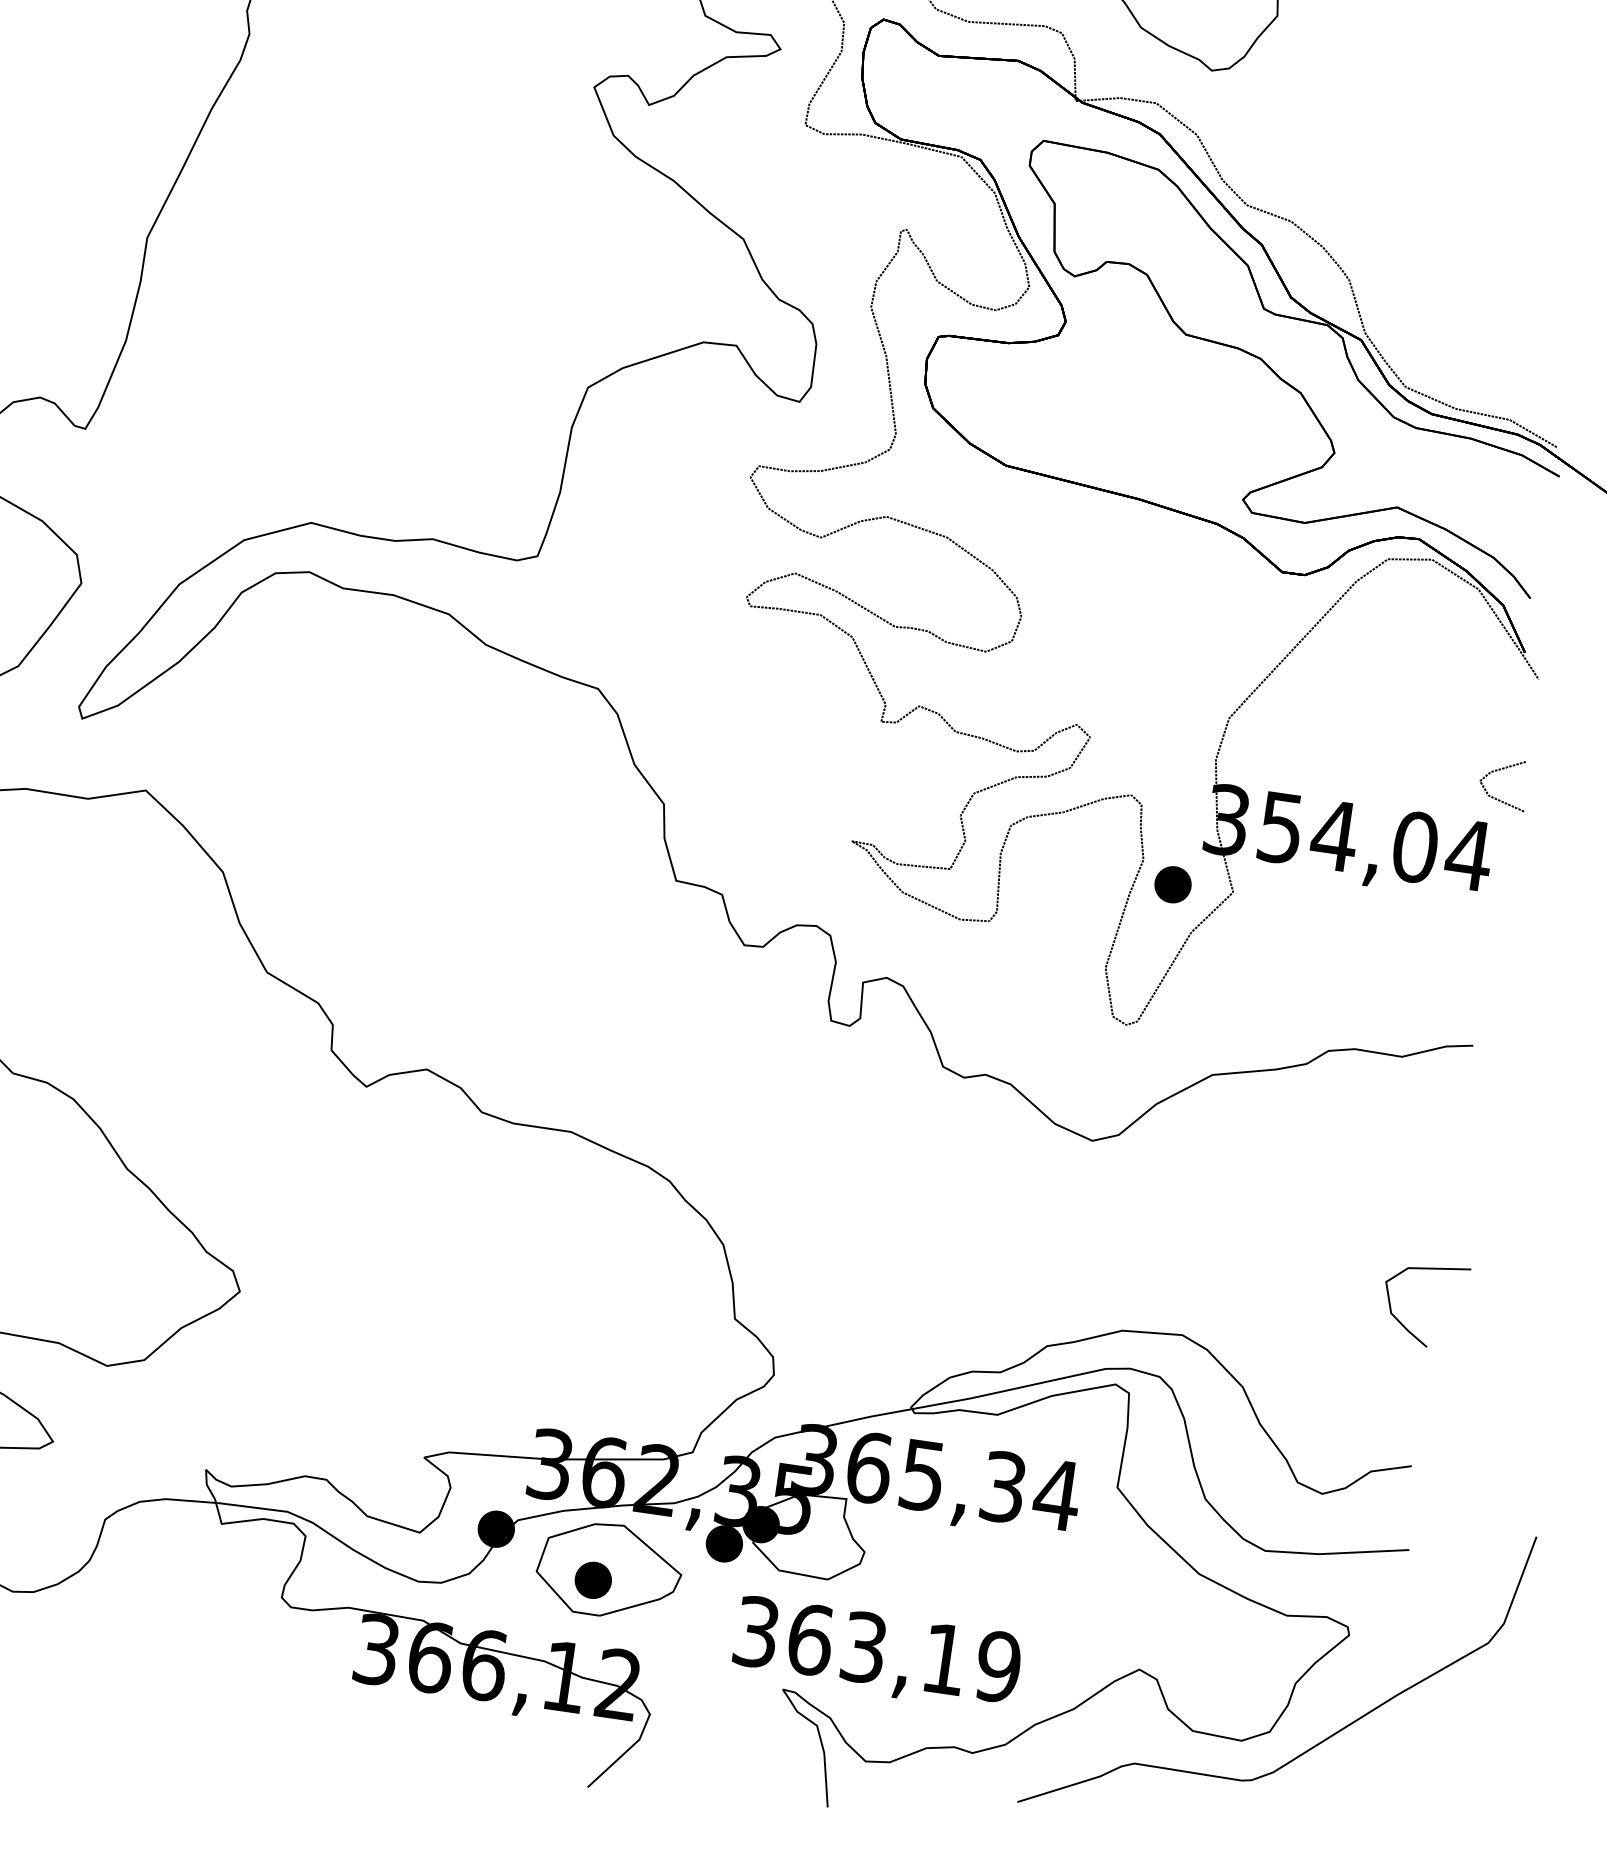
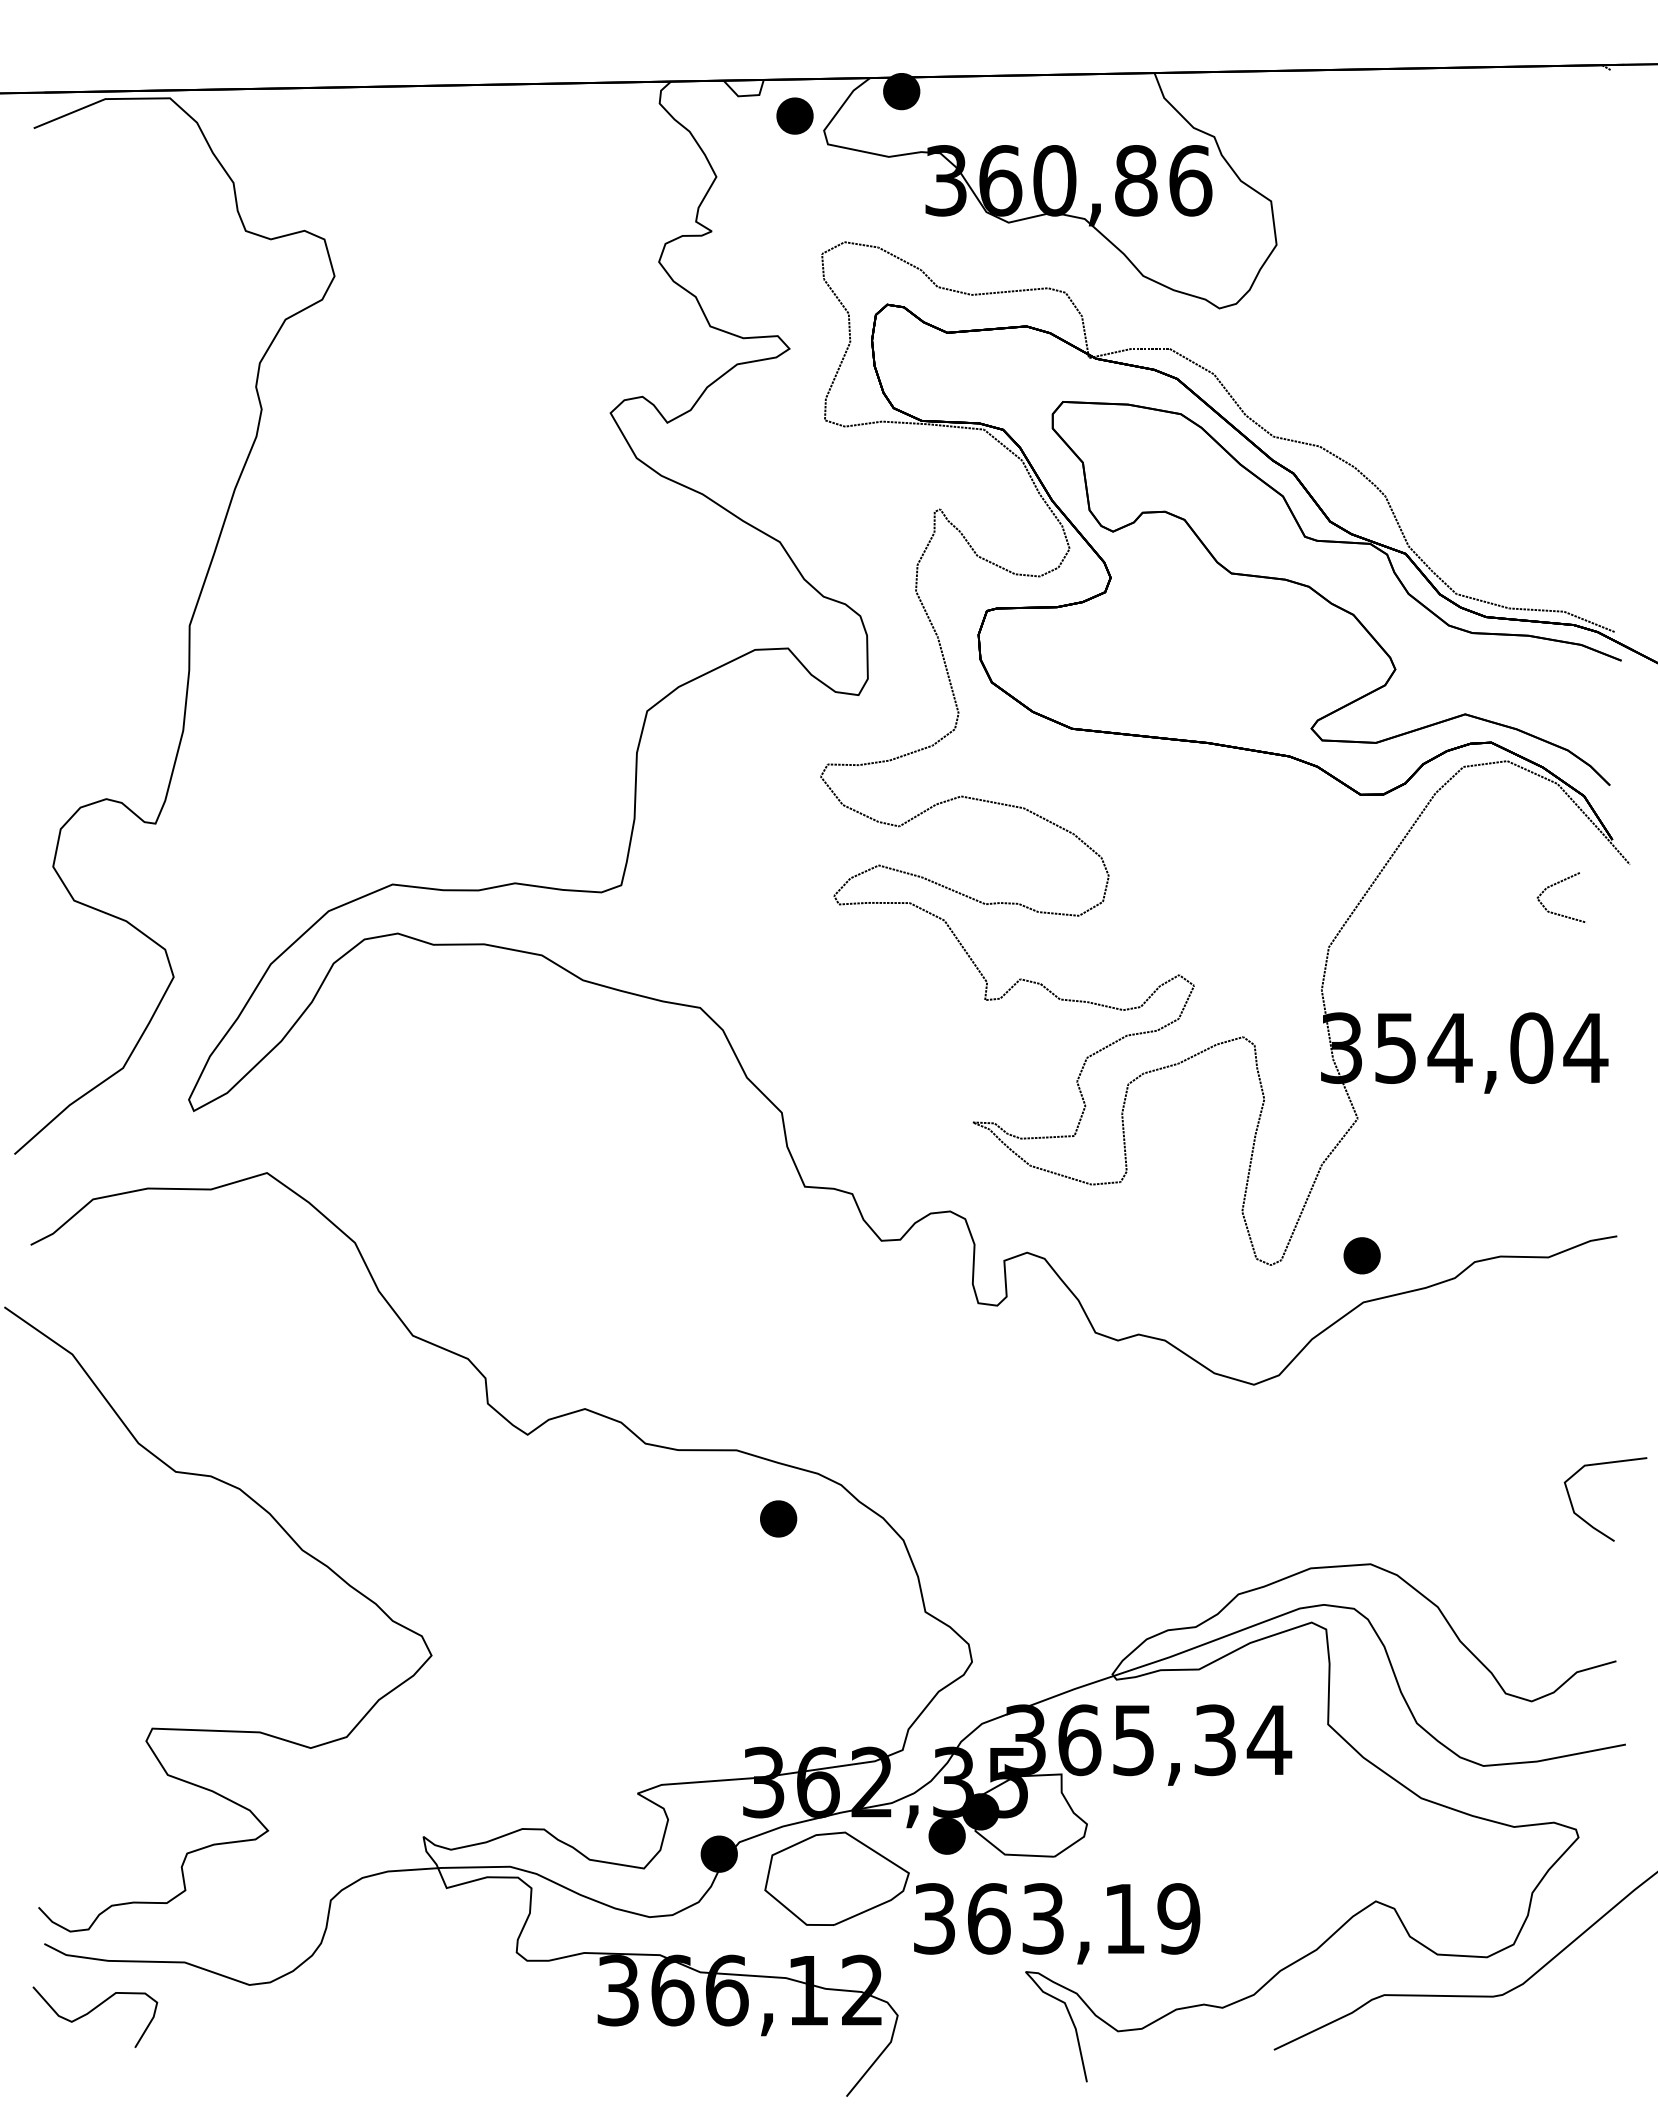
line: (1498, 770) -> (1554, 885), moved
part: (1172, 884) -> (1361, 1255), moved
part: (593, 1579) -> (778, 1518), moved
text: (877, 1654) -> (1057, 1923), moved

